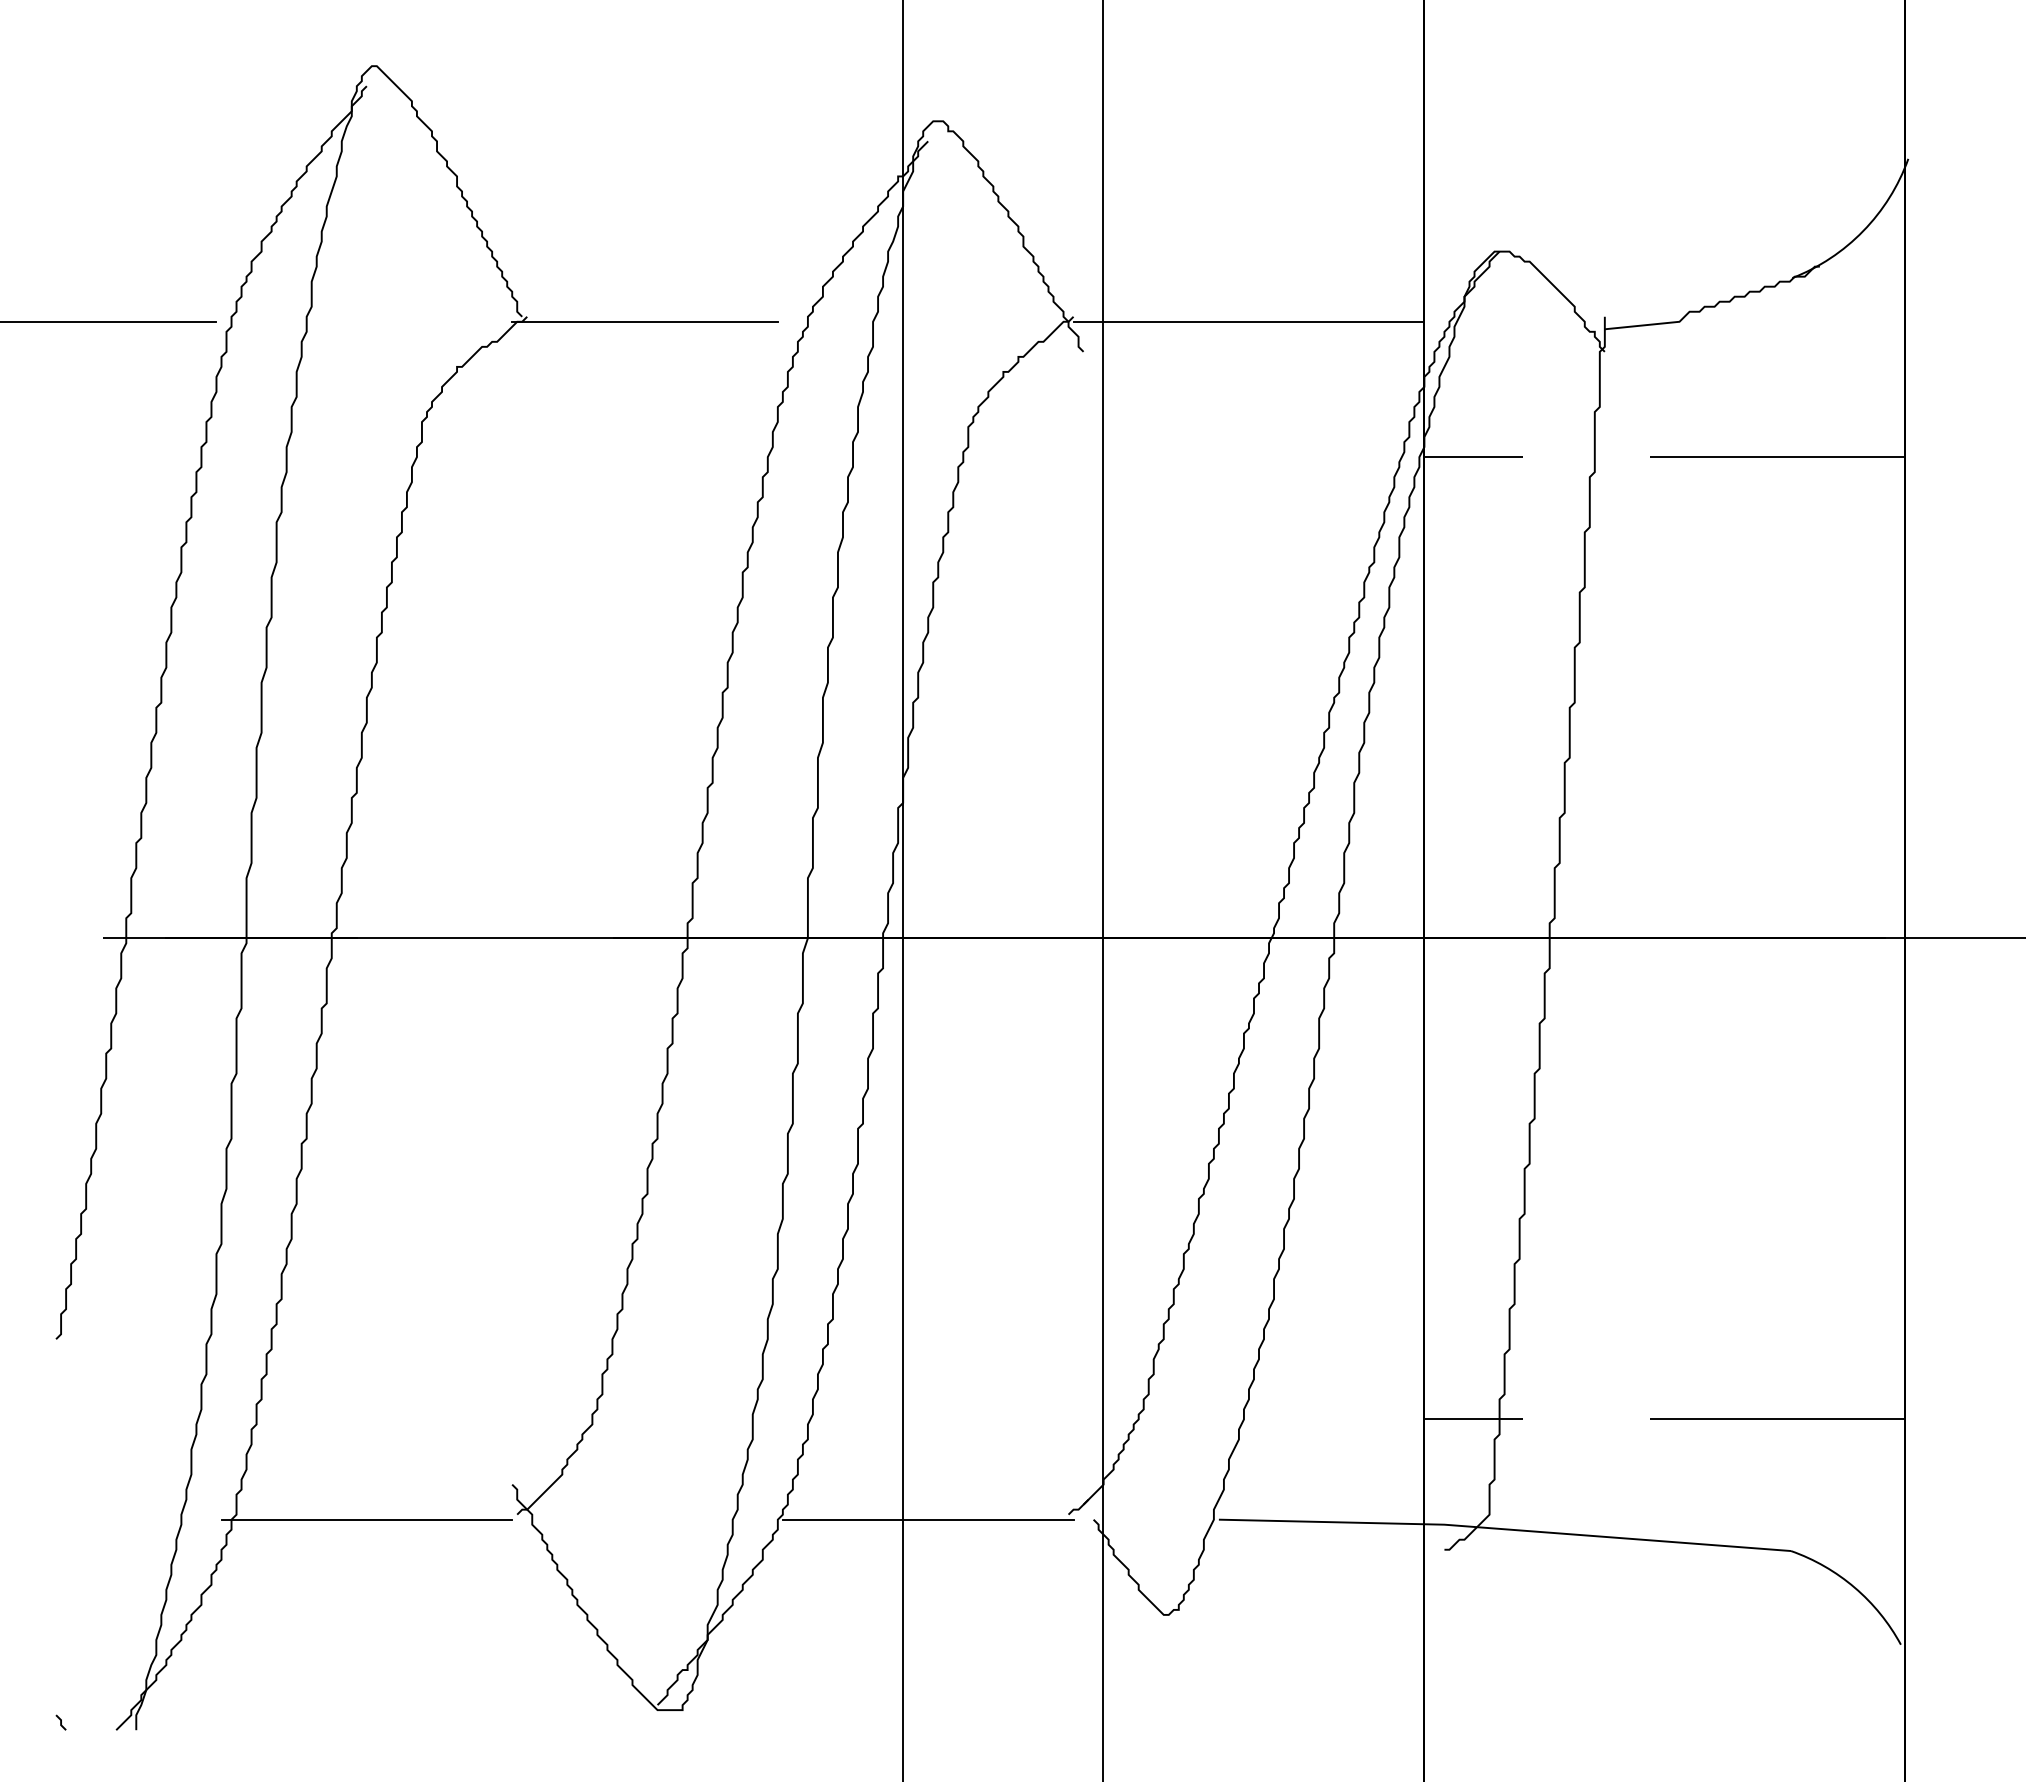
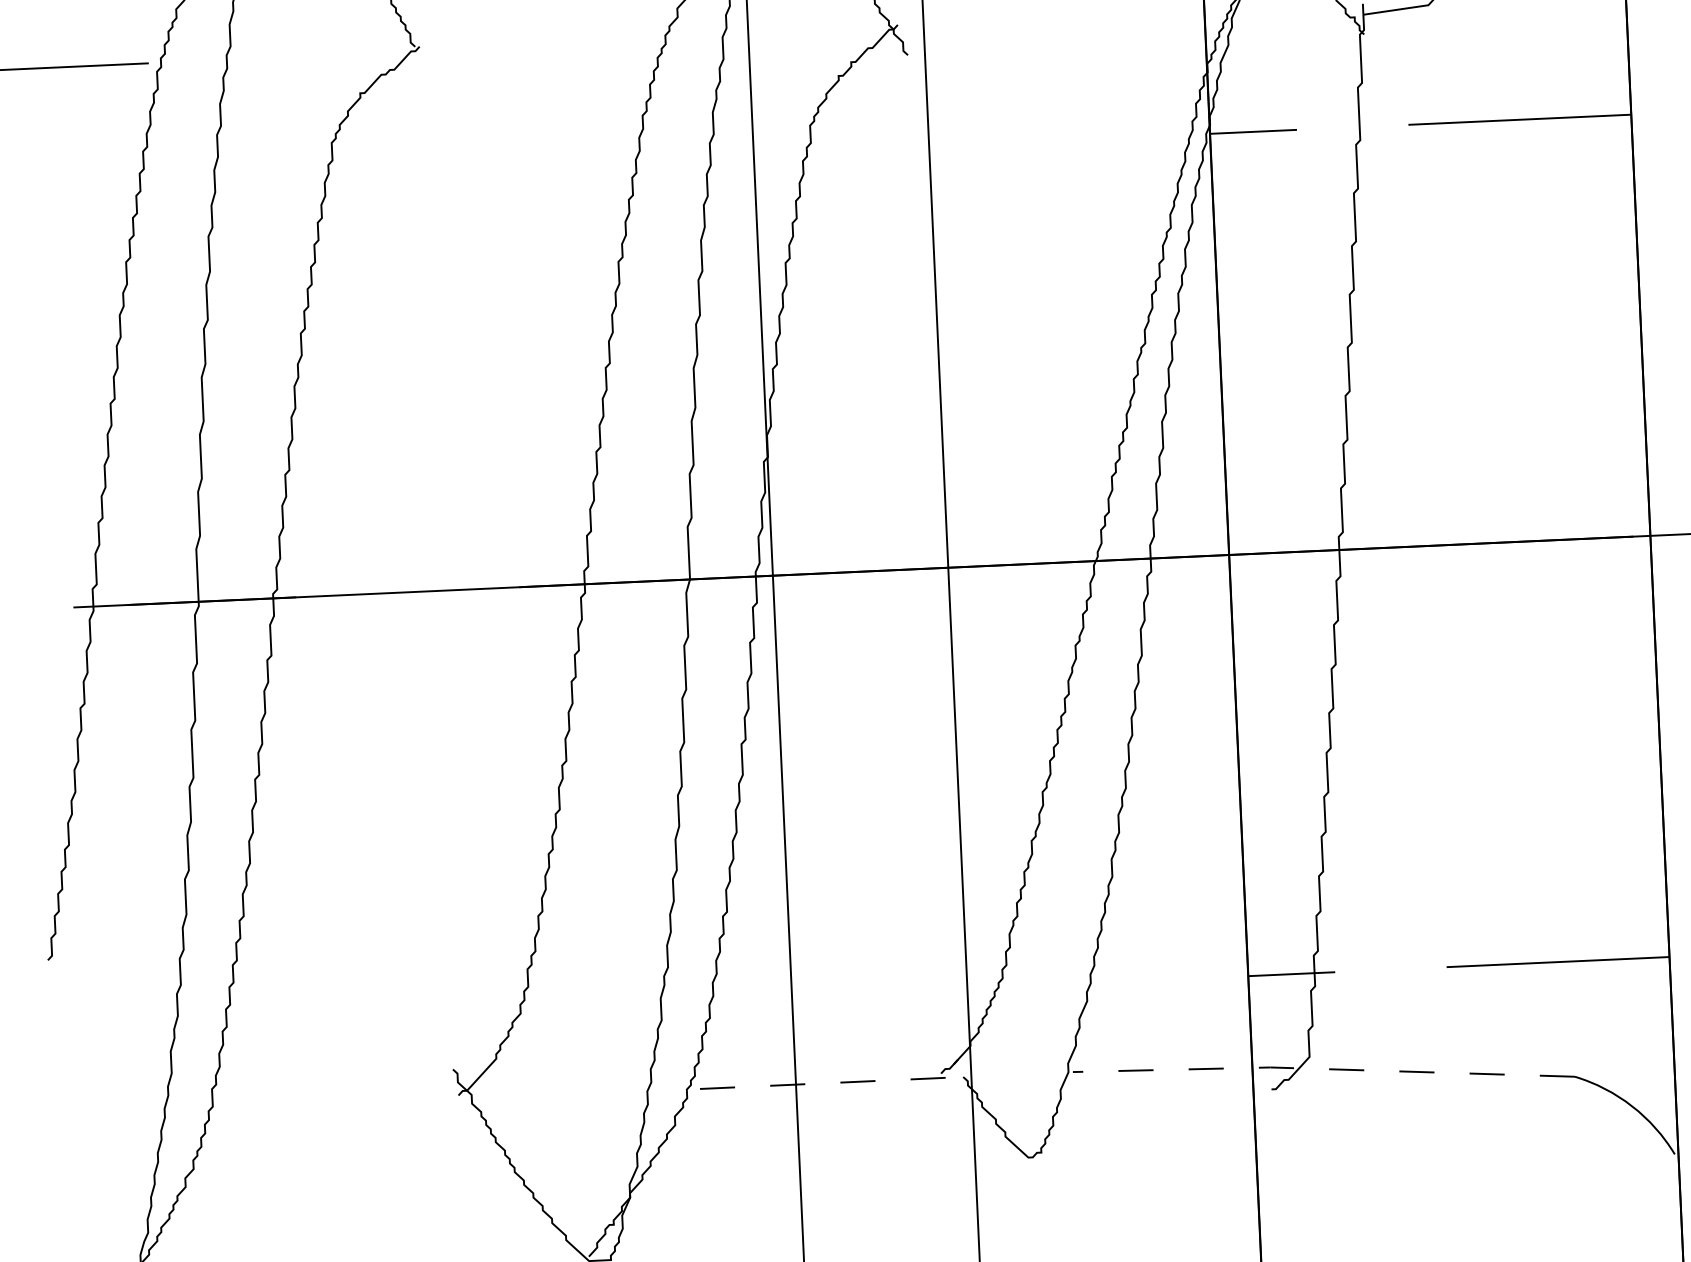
line: (644, 321) -> (522, 46), removed
line: (1248, 321) -> (1051, 22), removed
line: (366, 1519) -> (326, 1105), removed
line: (927, 1519) -> (817, 1083), solid -> dashed
line: (1504, 1529) -> (1323, 1069), solid -> dashed

